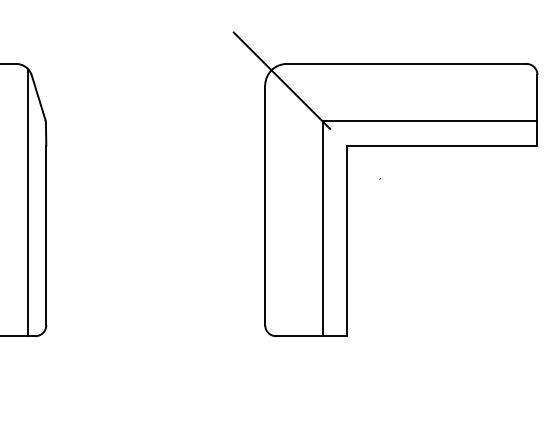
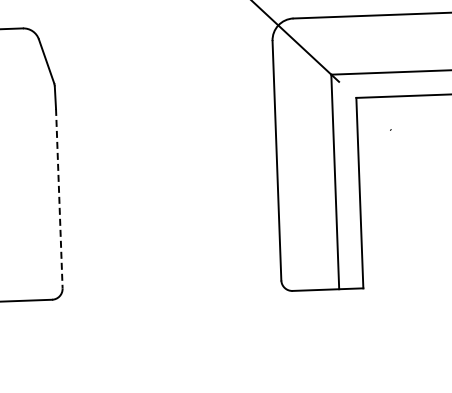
line: (28, 202) -> (40, 166), removed
line: (46, 235) -> (59, 198), solid -> dashed

